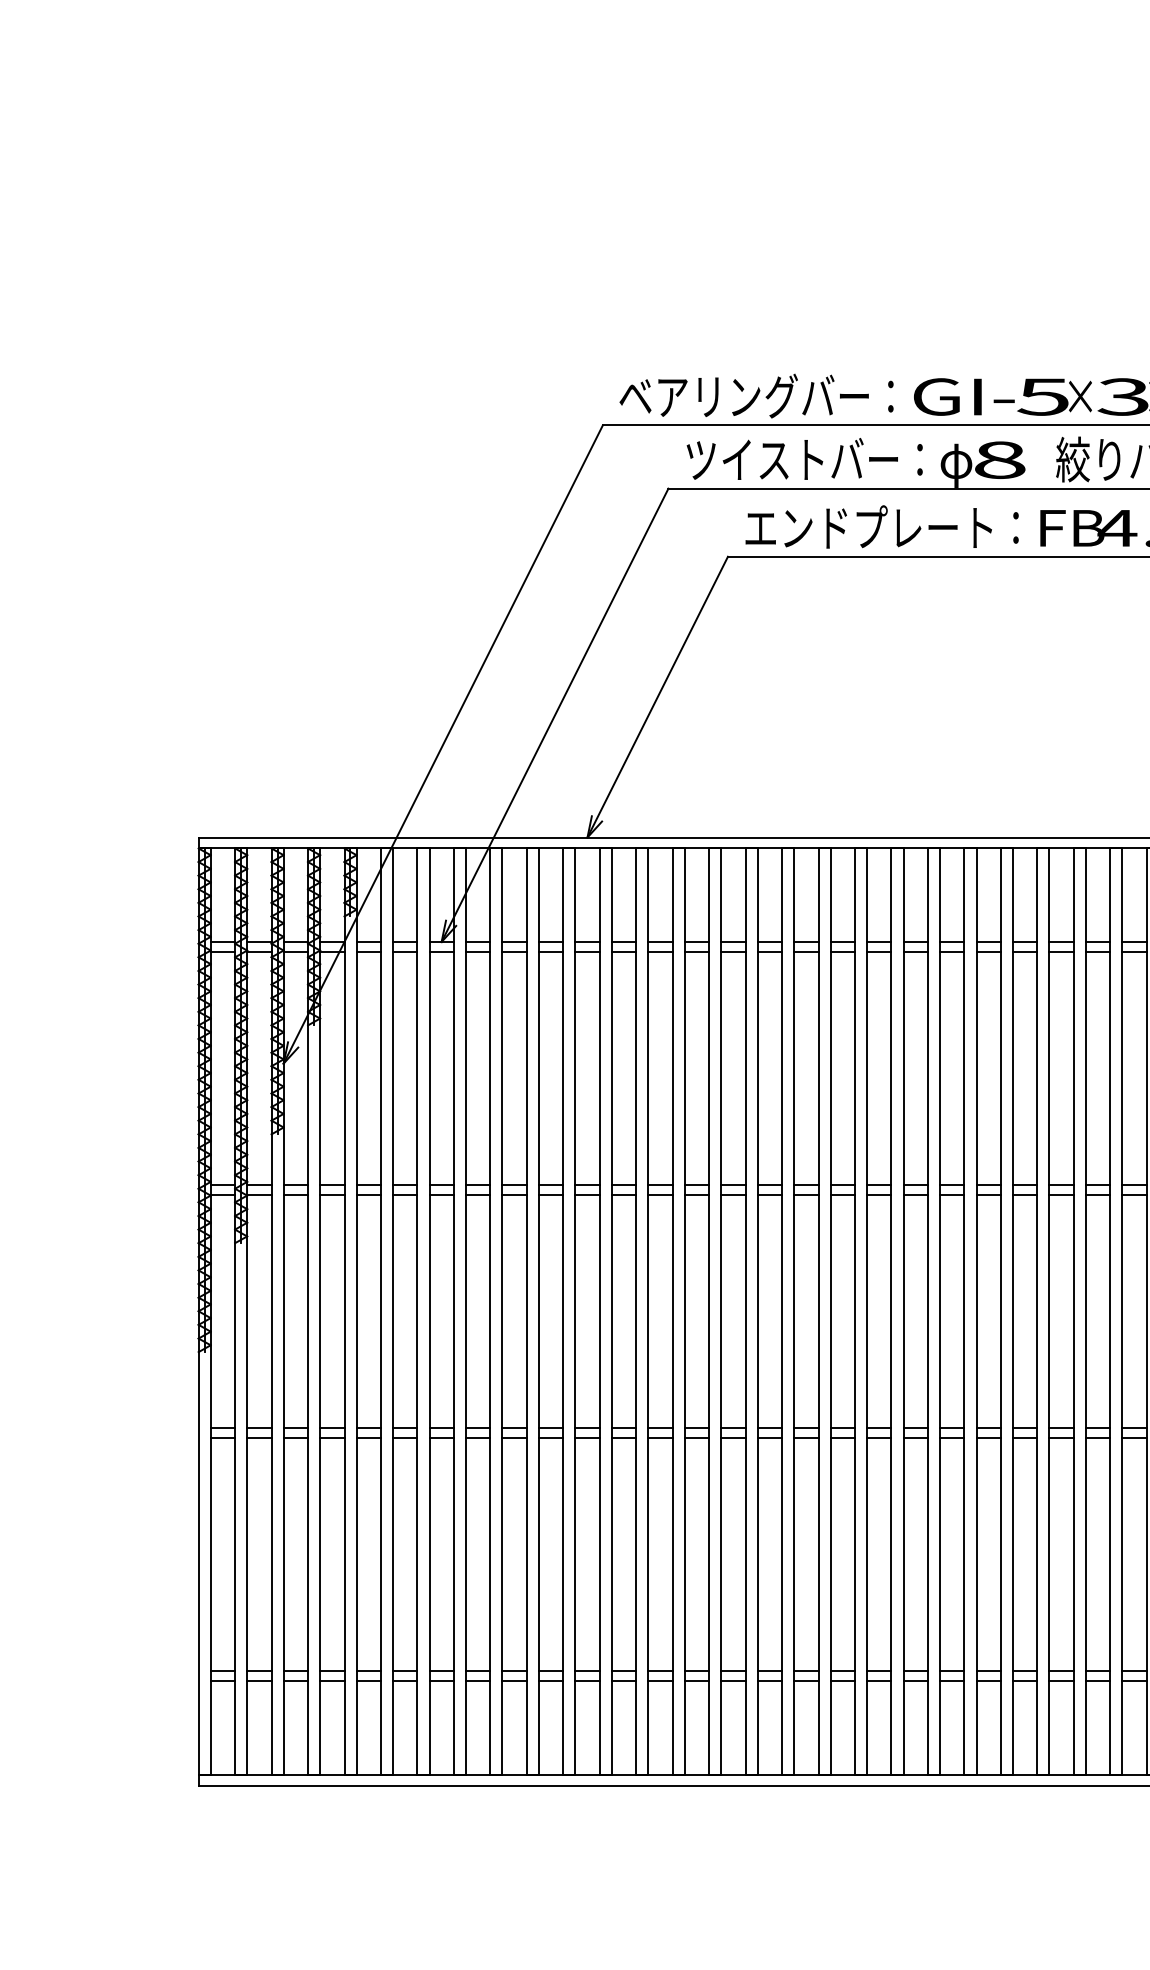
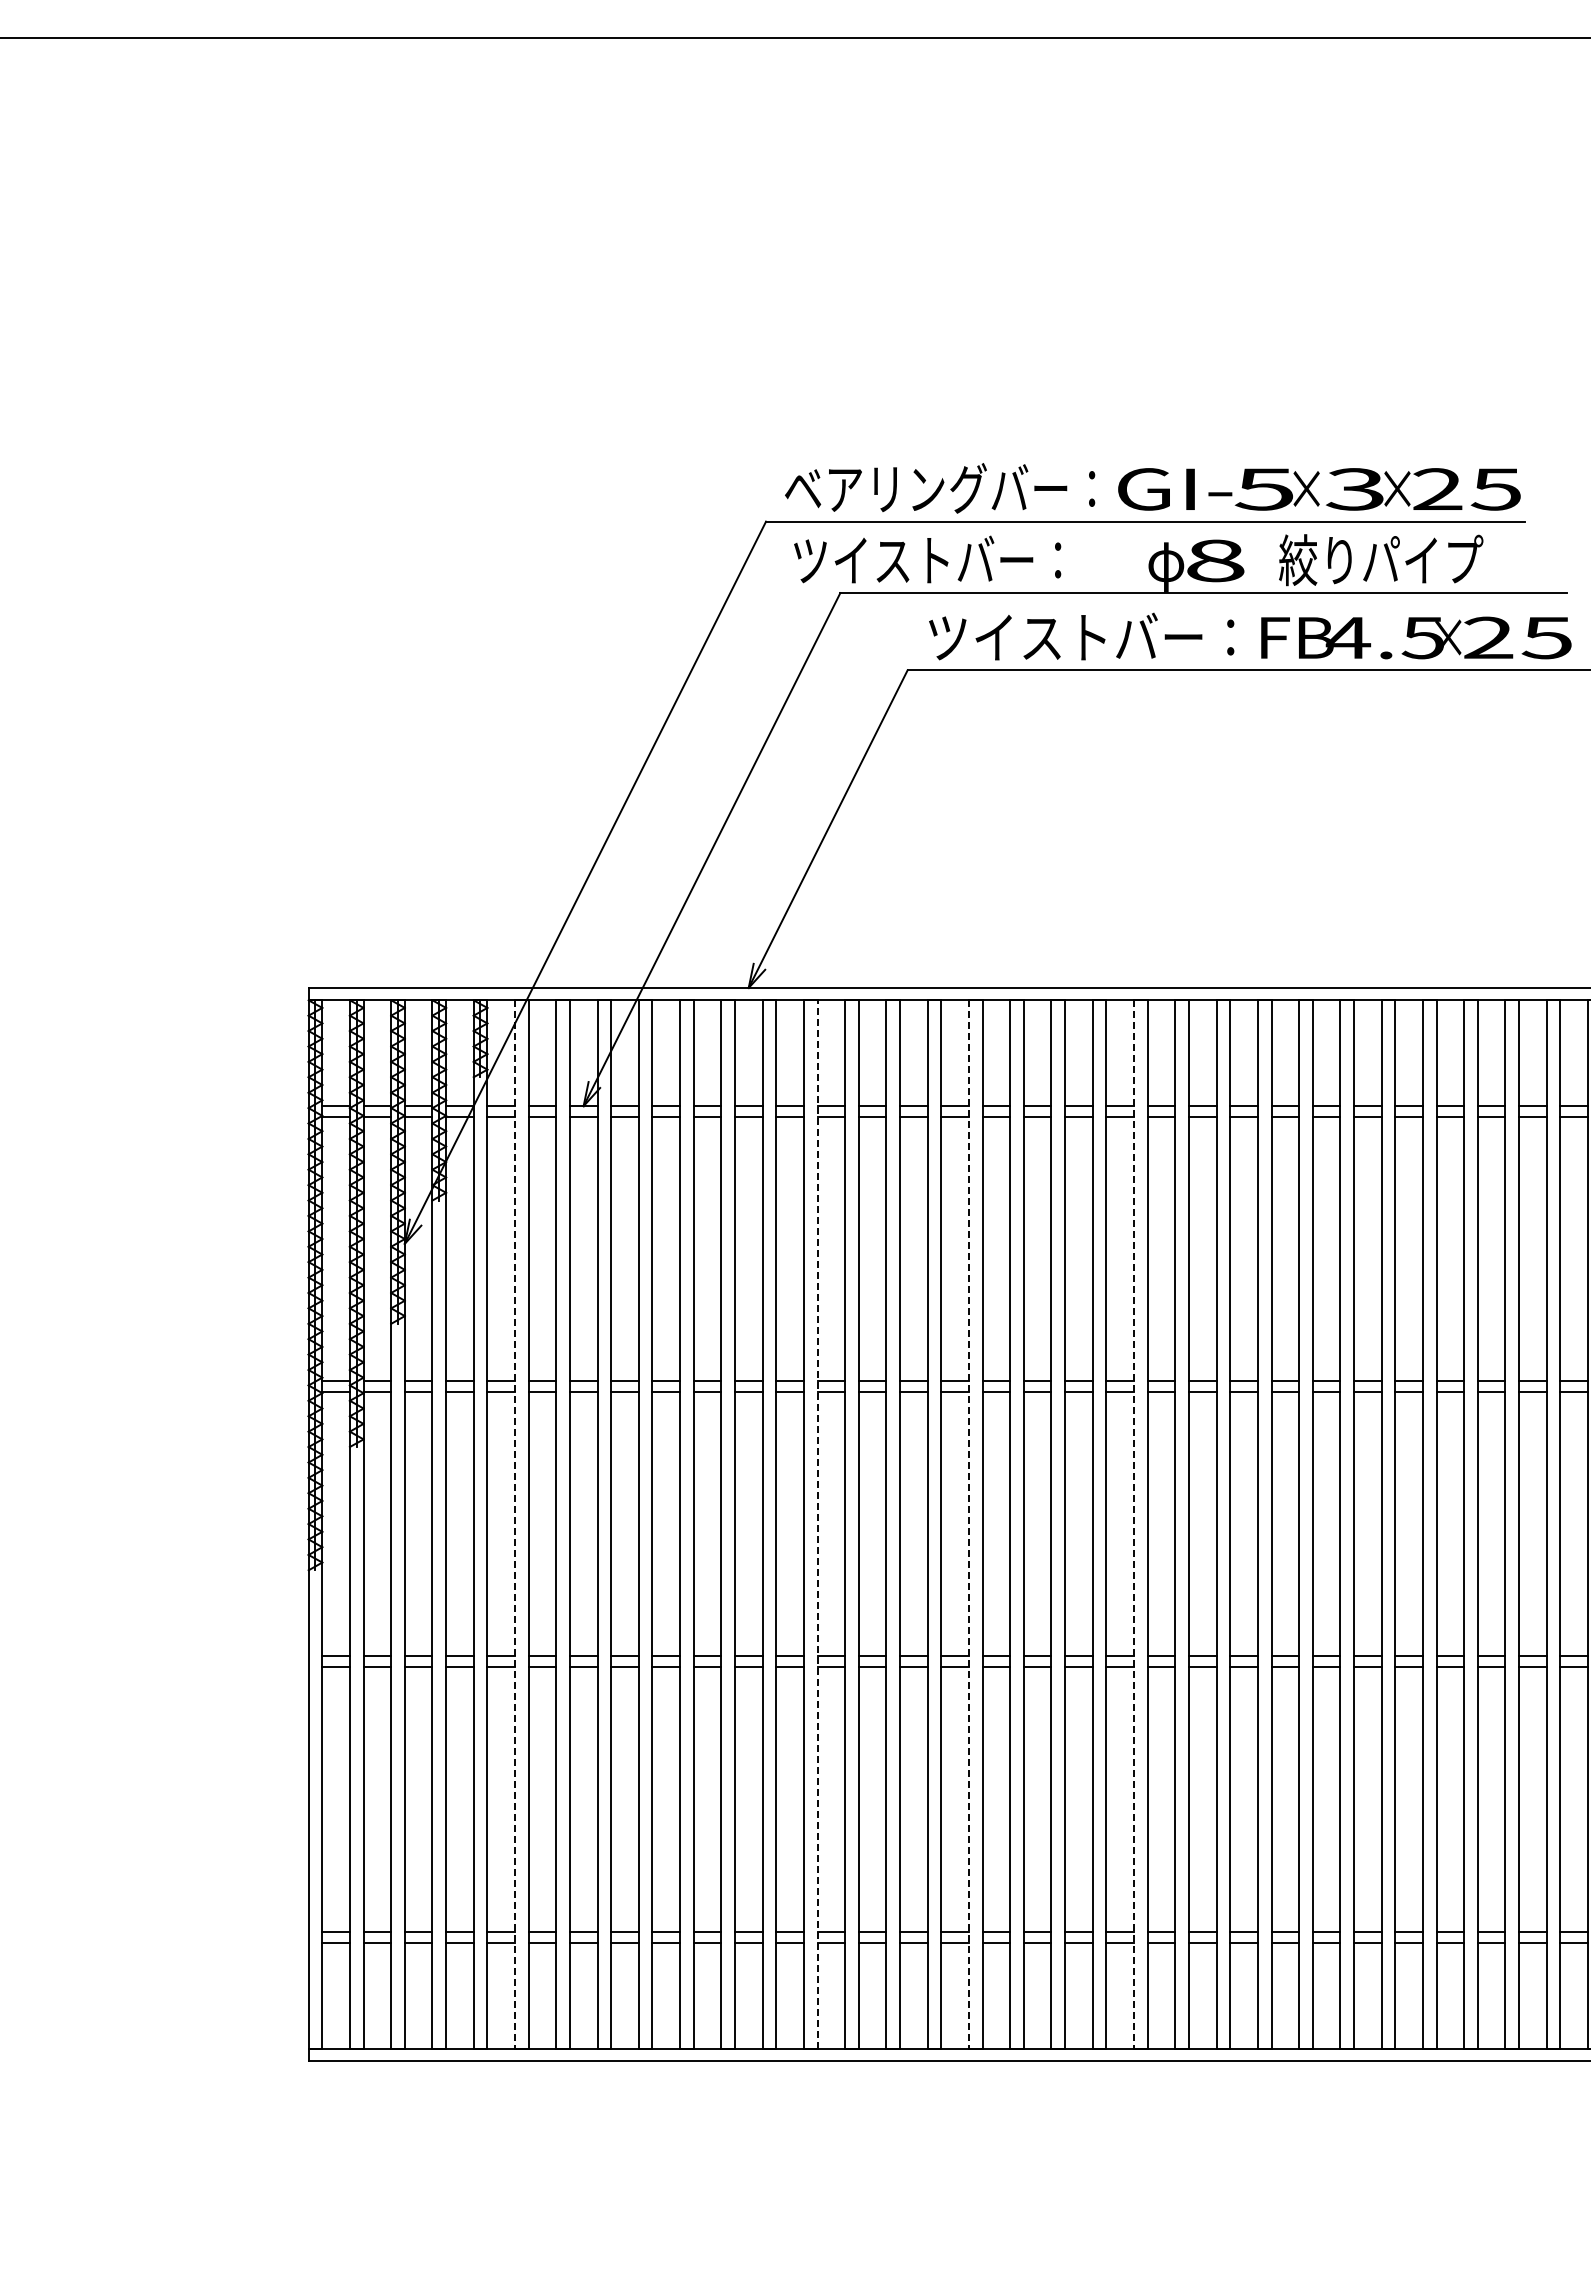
text: (804, 458) -> (927, 559), moved
text: (881, 526) -> (1081, 635), エンドプレート： -> ツイストバー：
line: (648, 1310) -> (817, 1523), solid -> dashed
line: (380, 1311) -> (514, 1524), solid -> dashed
line: (781, 1311) -> (968, 1524), solid -> dashed
line: (928, 1311) -> (1134, 1524), solid -> dashed

